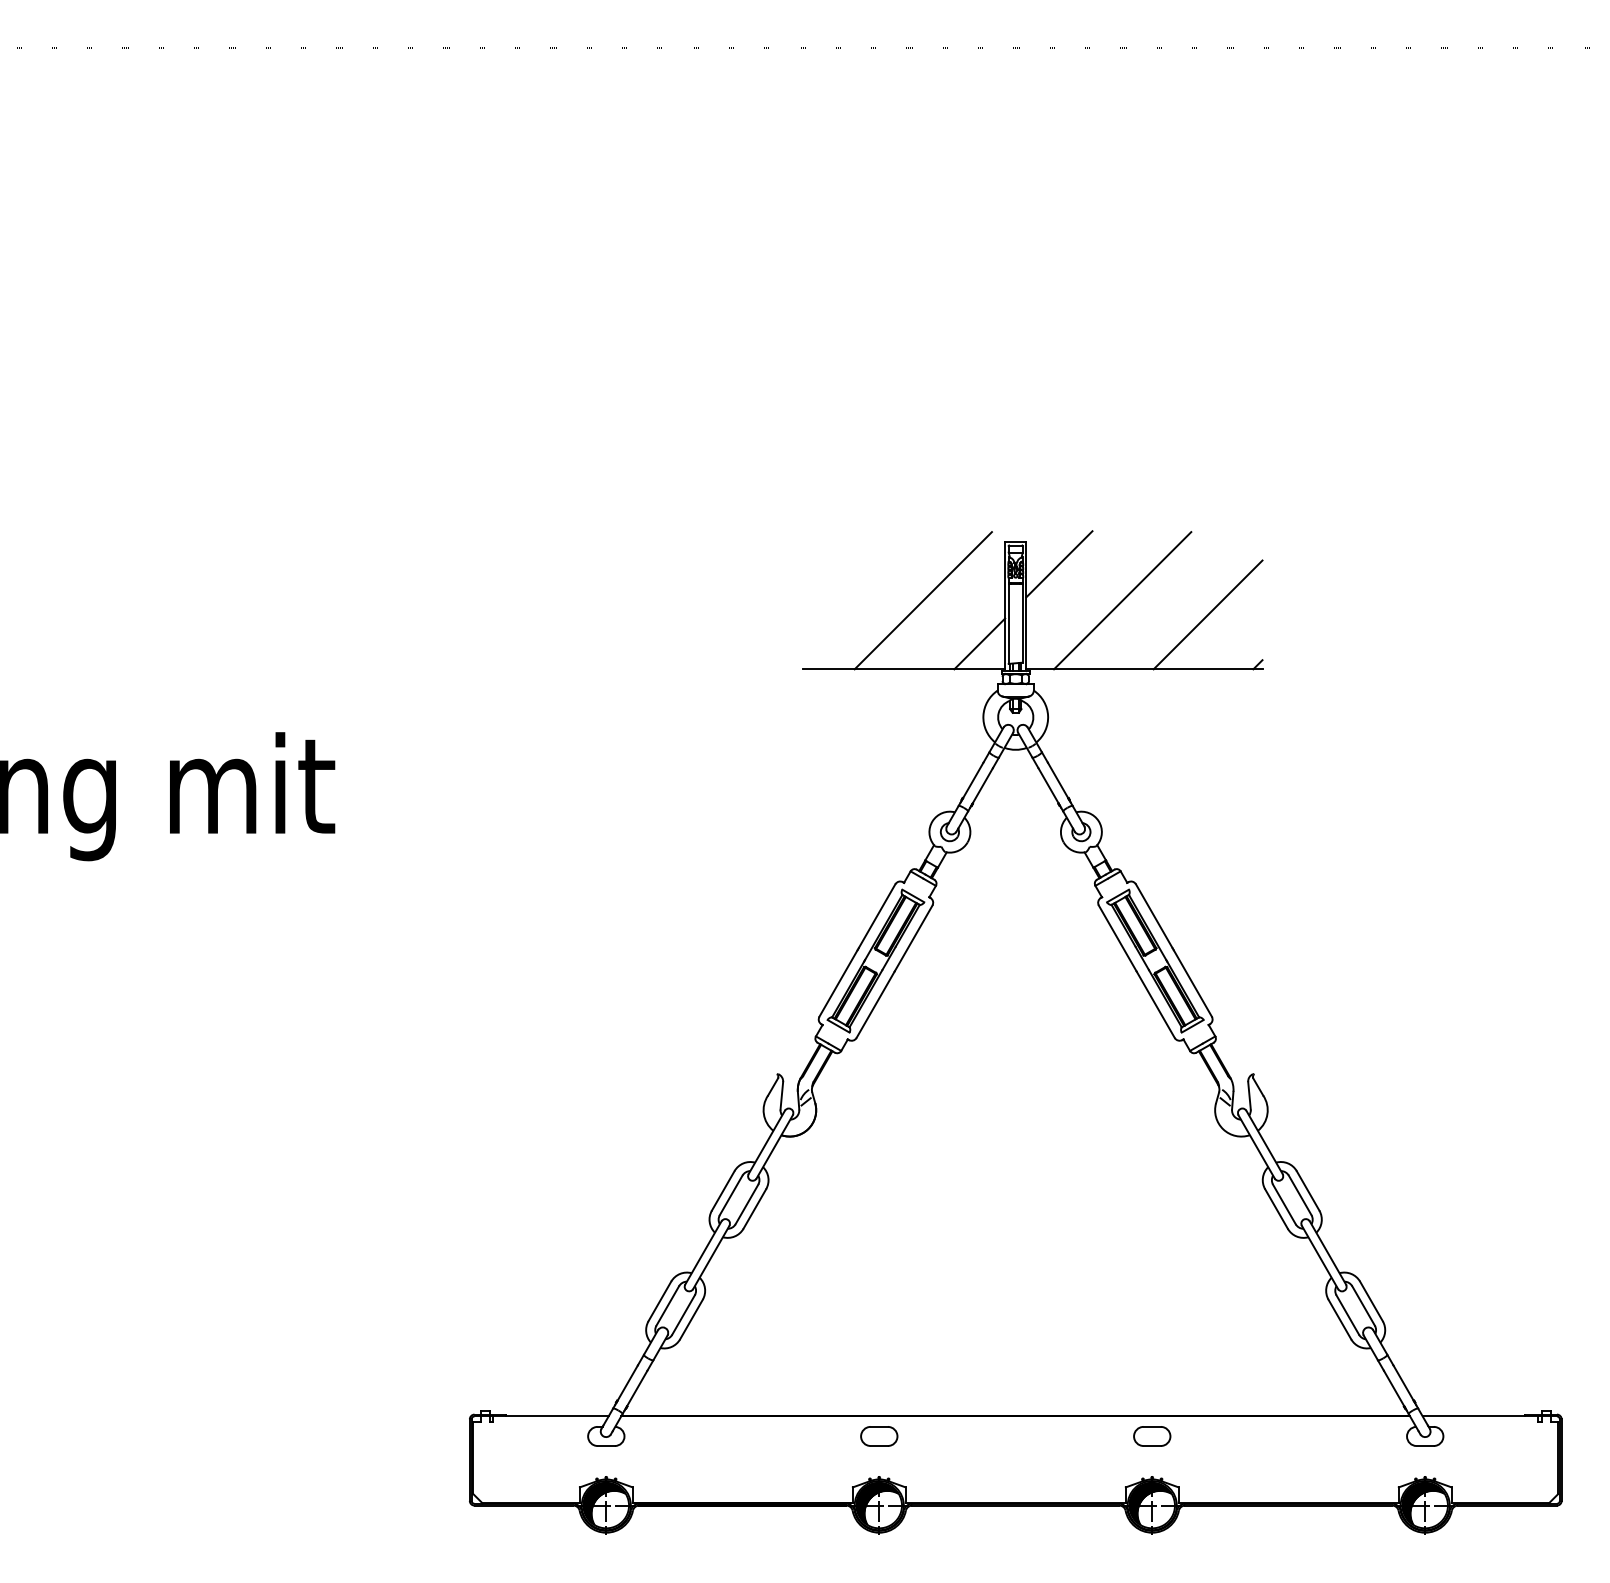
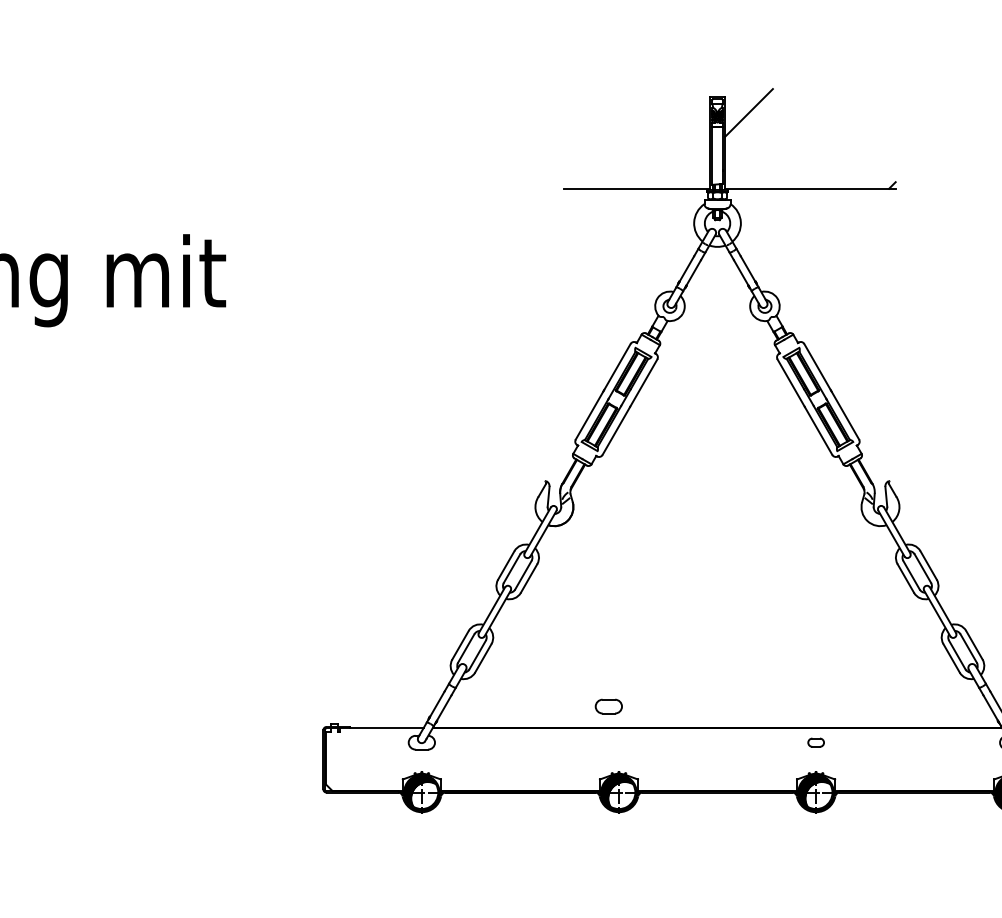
line: (922, 600) -> (650, 139), removed
line: (1122, 600) -> (794, 139), removed
line: (1207, 614) -> (855, 149), removed
line: (979, 643) -> (691, 170), removed
part: (879, 1436) -> (609, 706), moved
part: (1152, 1436) -> (816, 742), size x0.6

